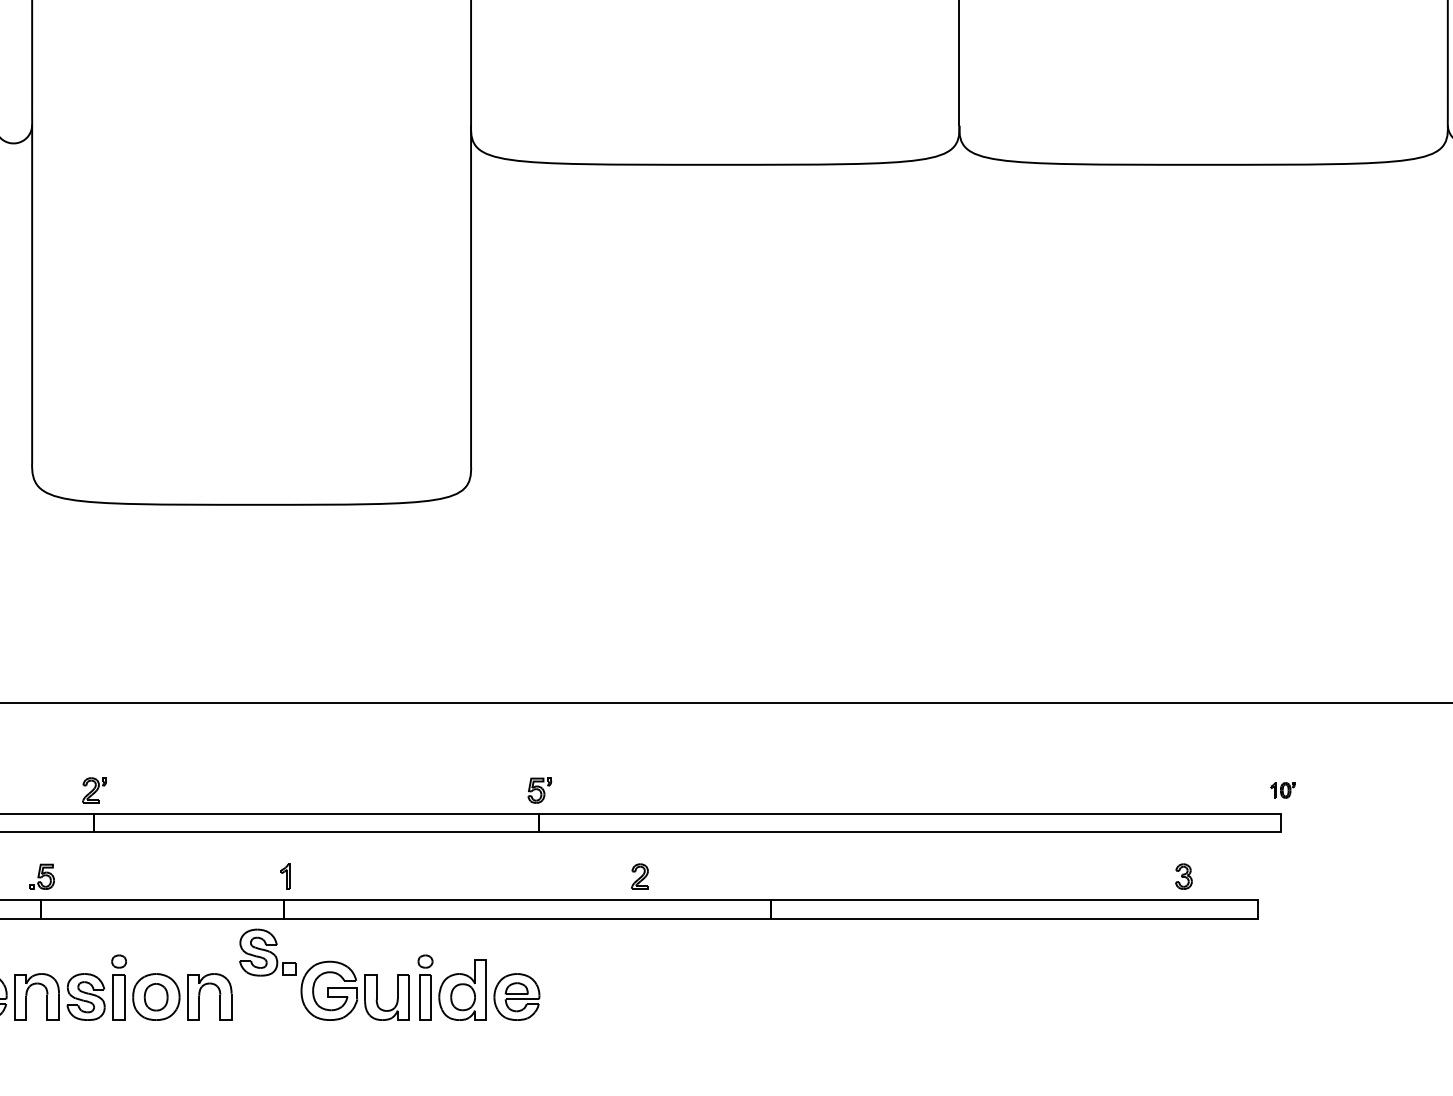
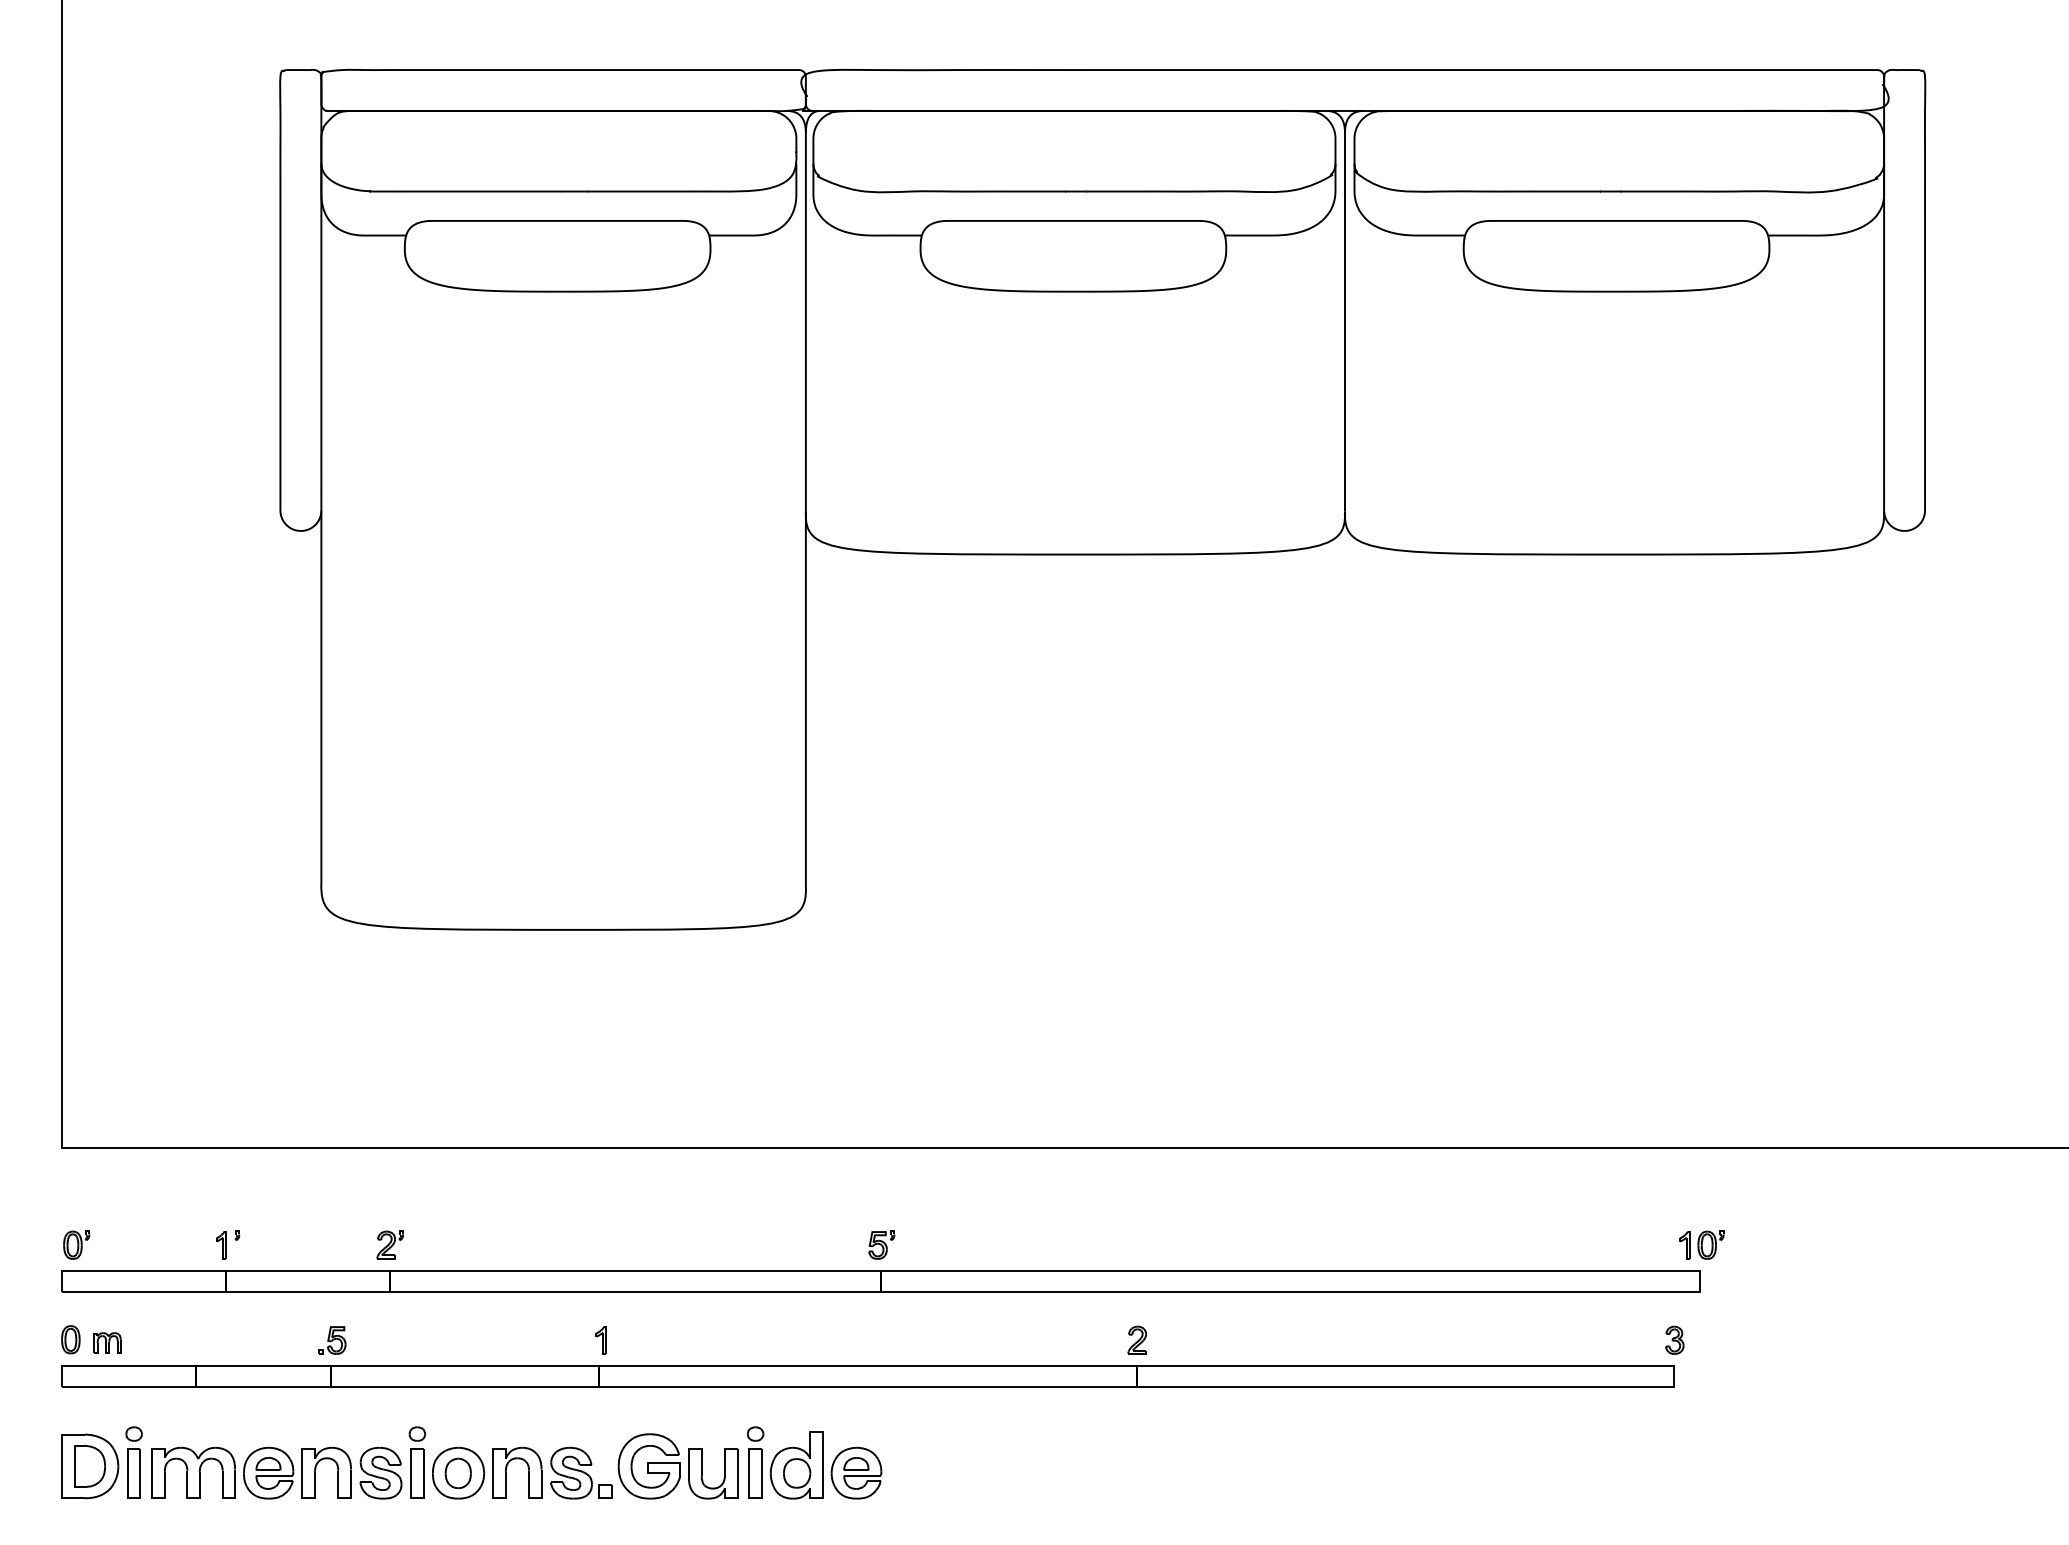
part: (1282, 789) -> (1701, 1244), size x1.67
part: (639, 875) -> (1136, 1339), moved
part: (1183, 875) -> (1674, 1339), moved
part: (267, 952) -> (581, 1472), moved

